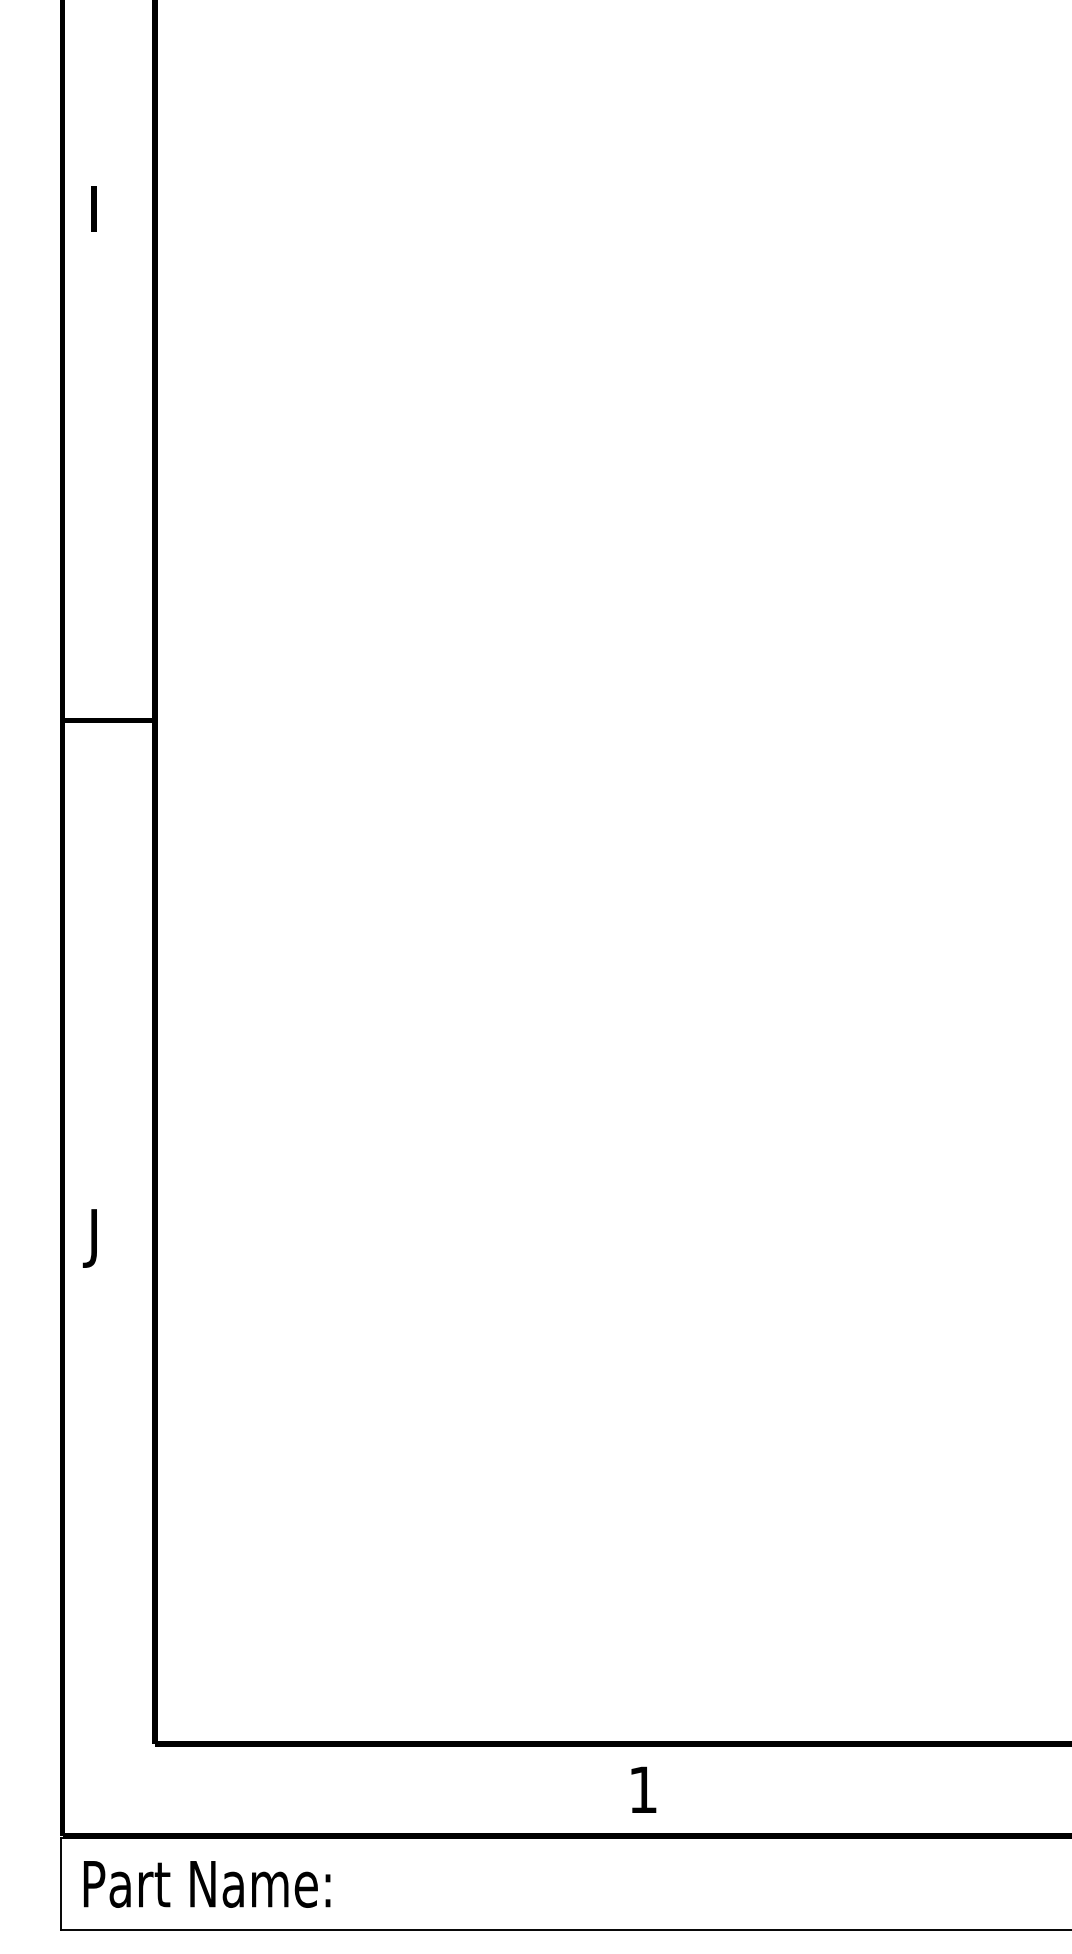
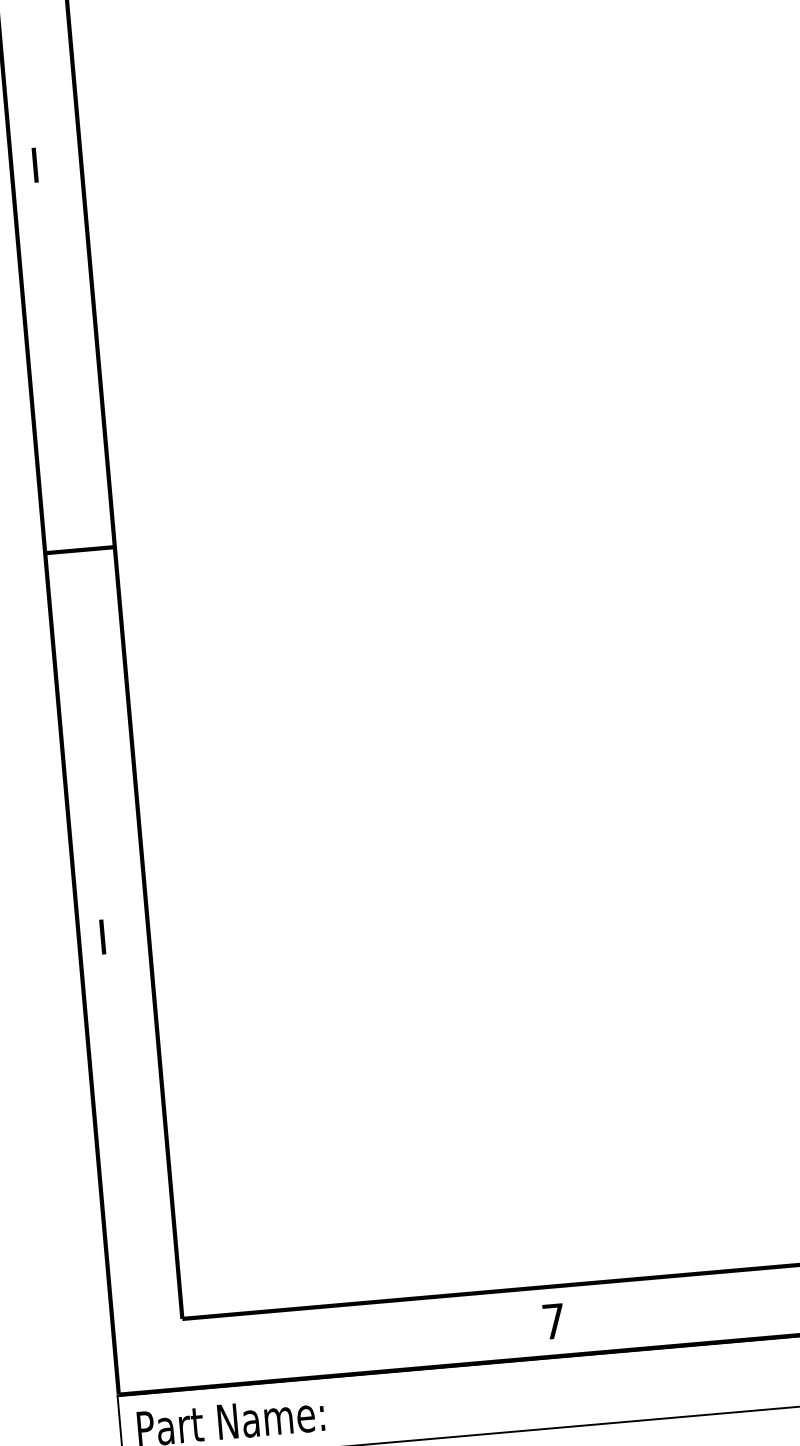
text: (89, 1238) -> (99, 942), J -> I
text: (643, 1789) -> (553, 1321), 1 -> 7

